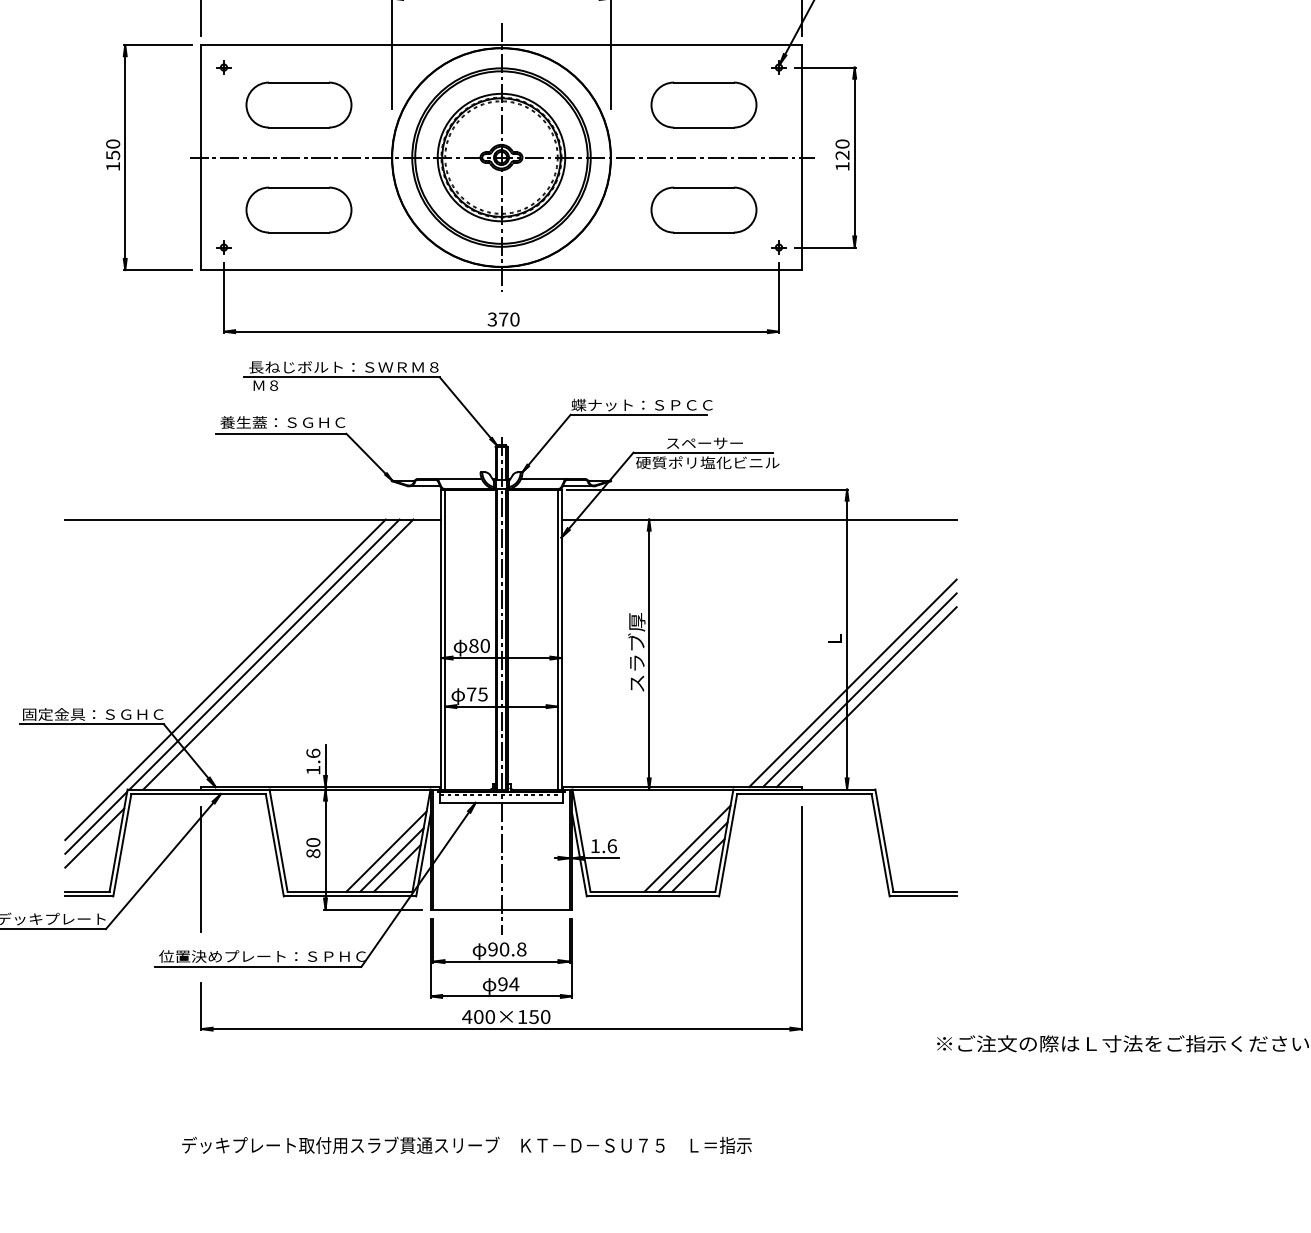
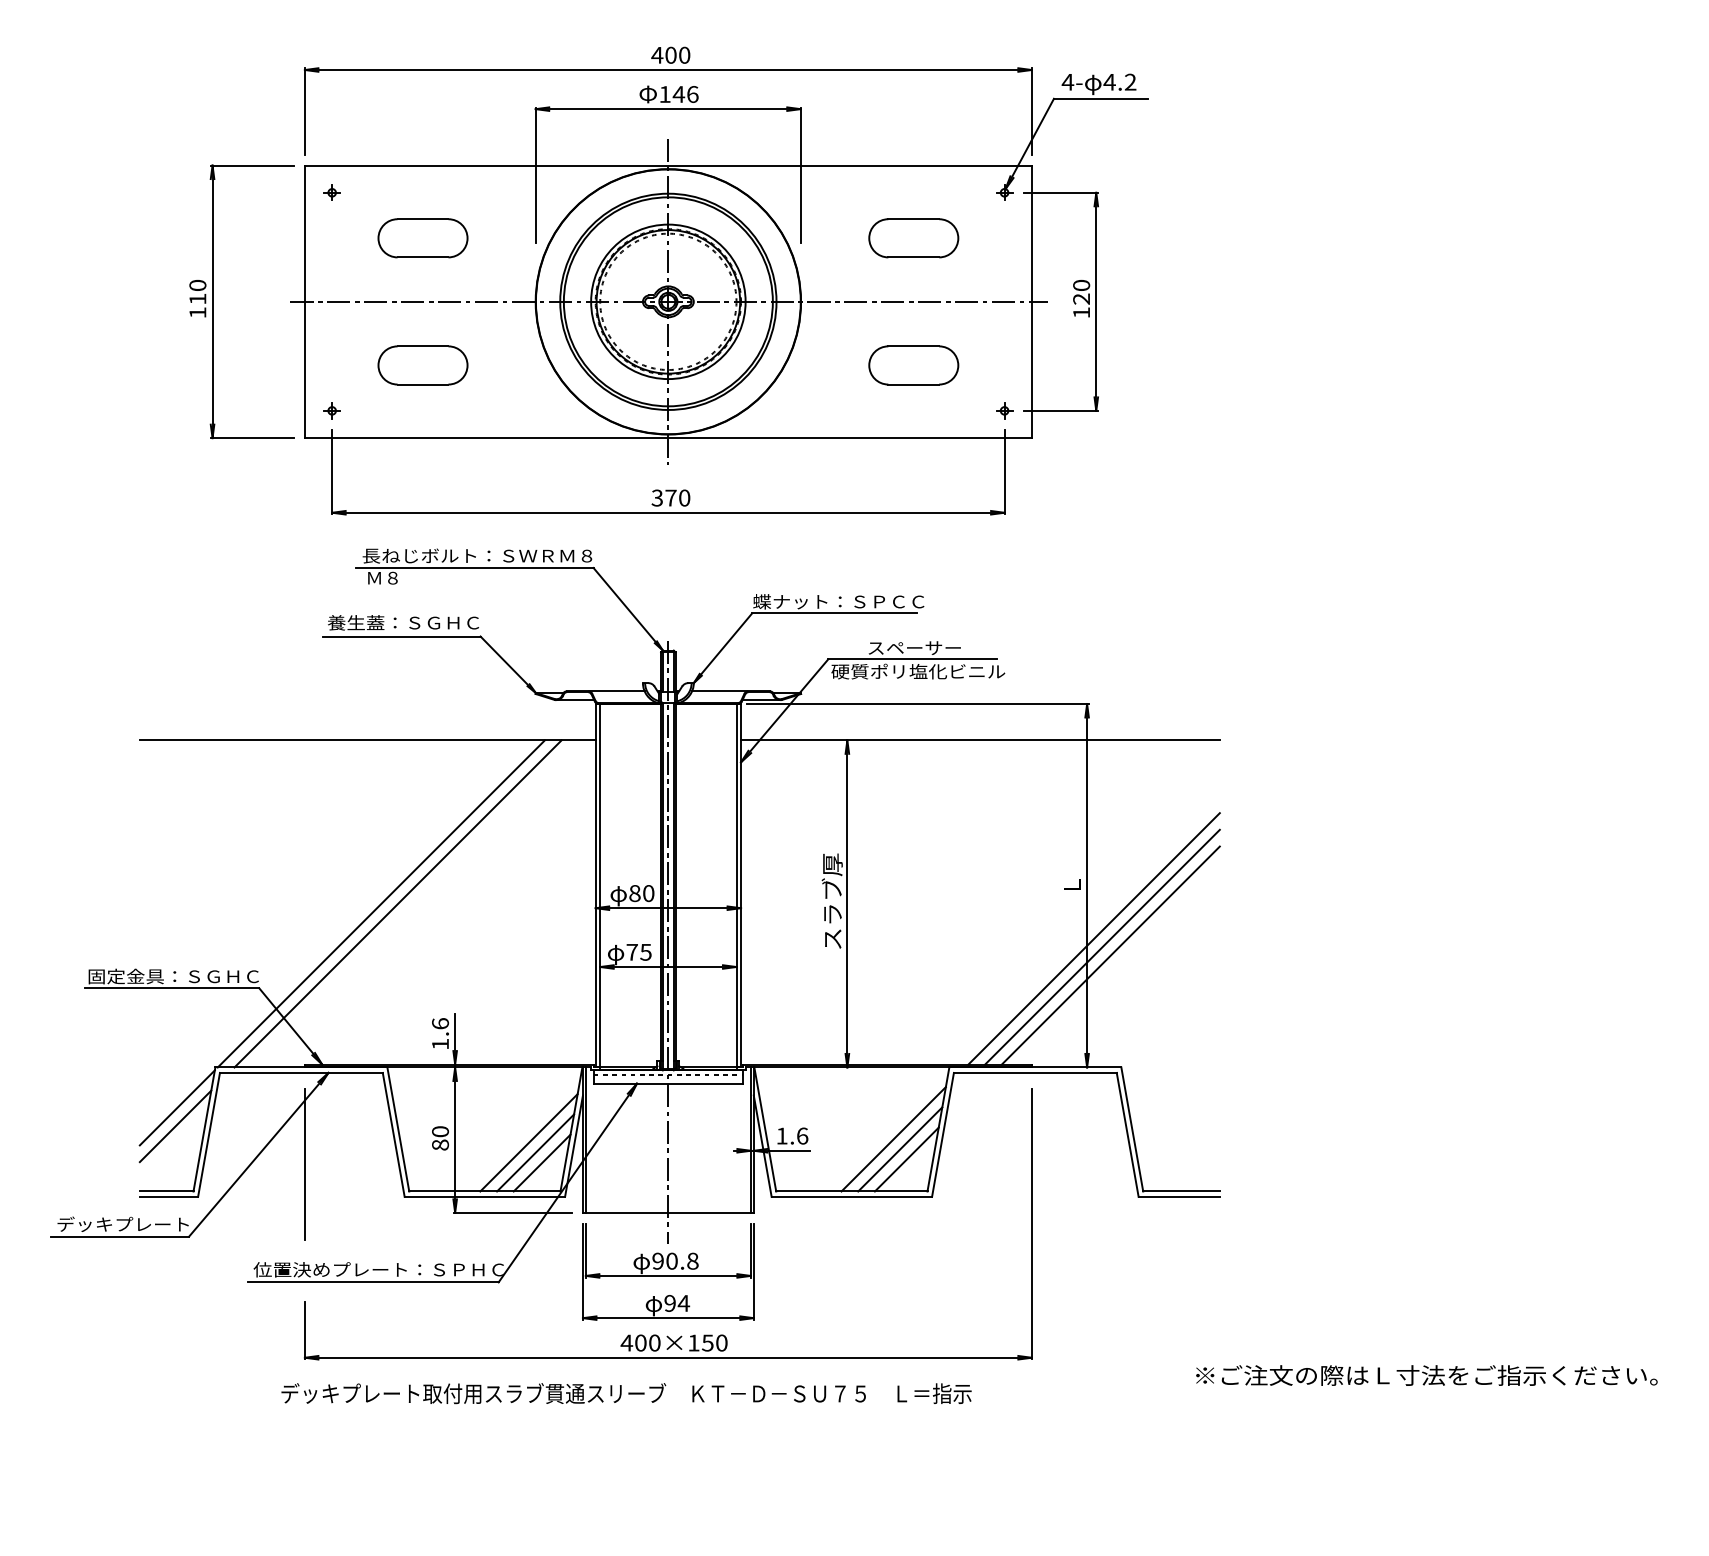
part: (298, 105) -> (422, 238), size x0.7
part: (703, 105) -> (913, 238), size x0.7
text: (112, 154) -> (197, 298), 150 -> 110
part: (298, 210) -> (422, 365), size x0.7
part: (703, 210) -> (913, 365), size x0.7
line: (225, 679) -> (333, 934), removed
text: (466, 1145) -> (626, 1393), moved

